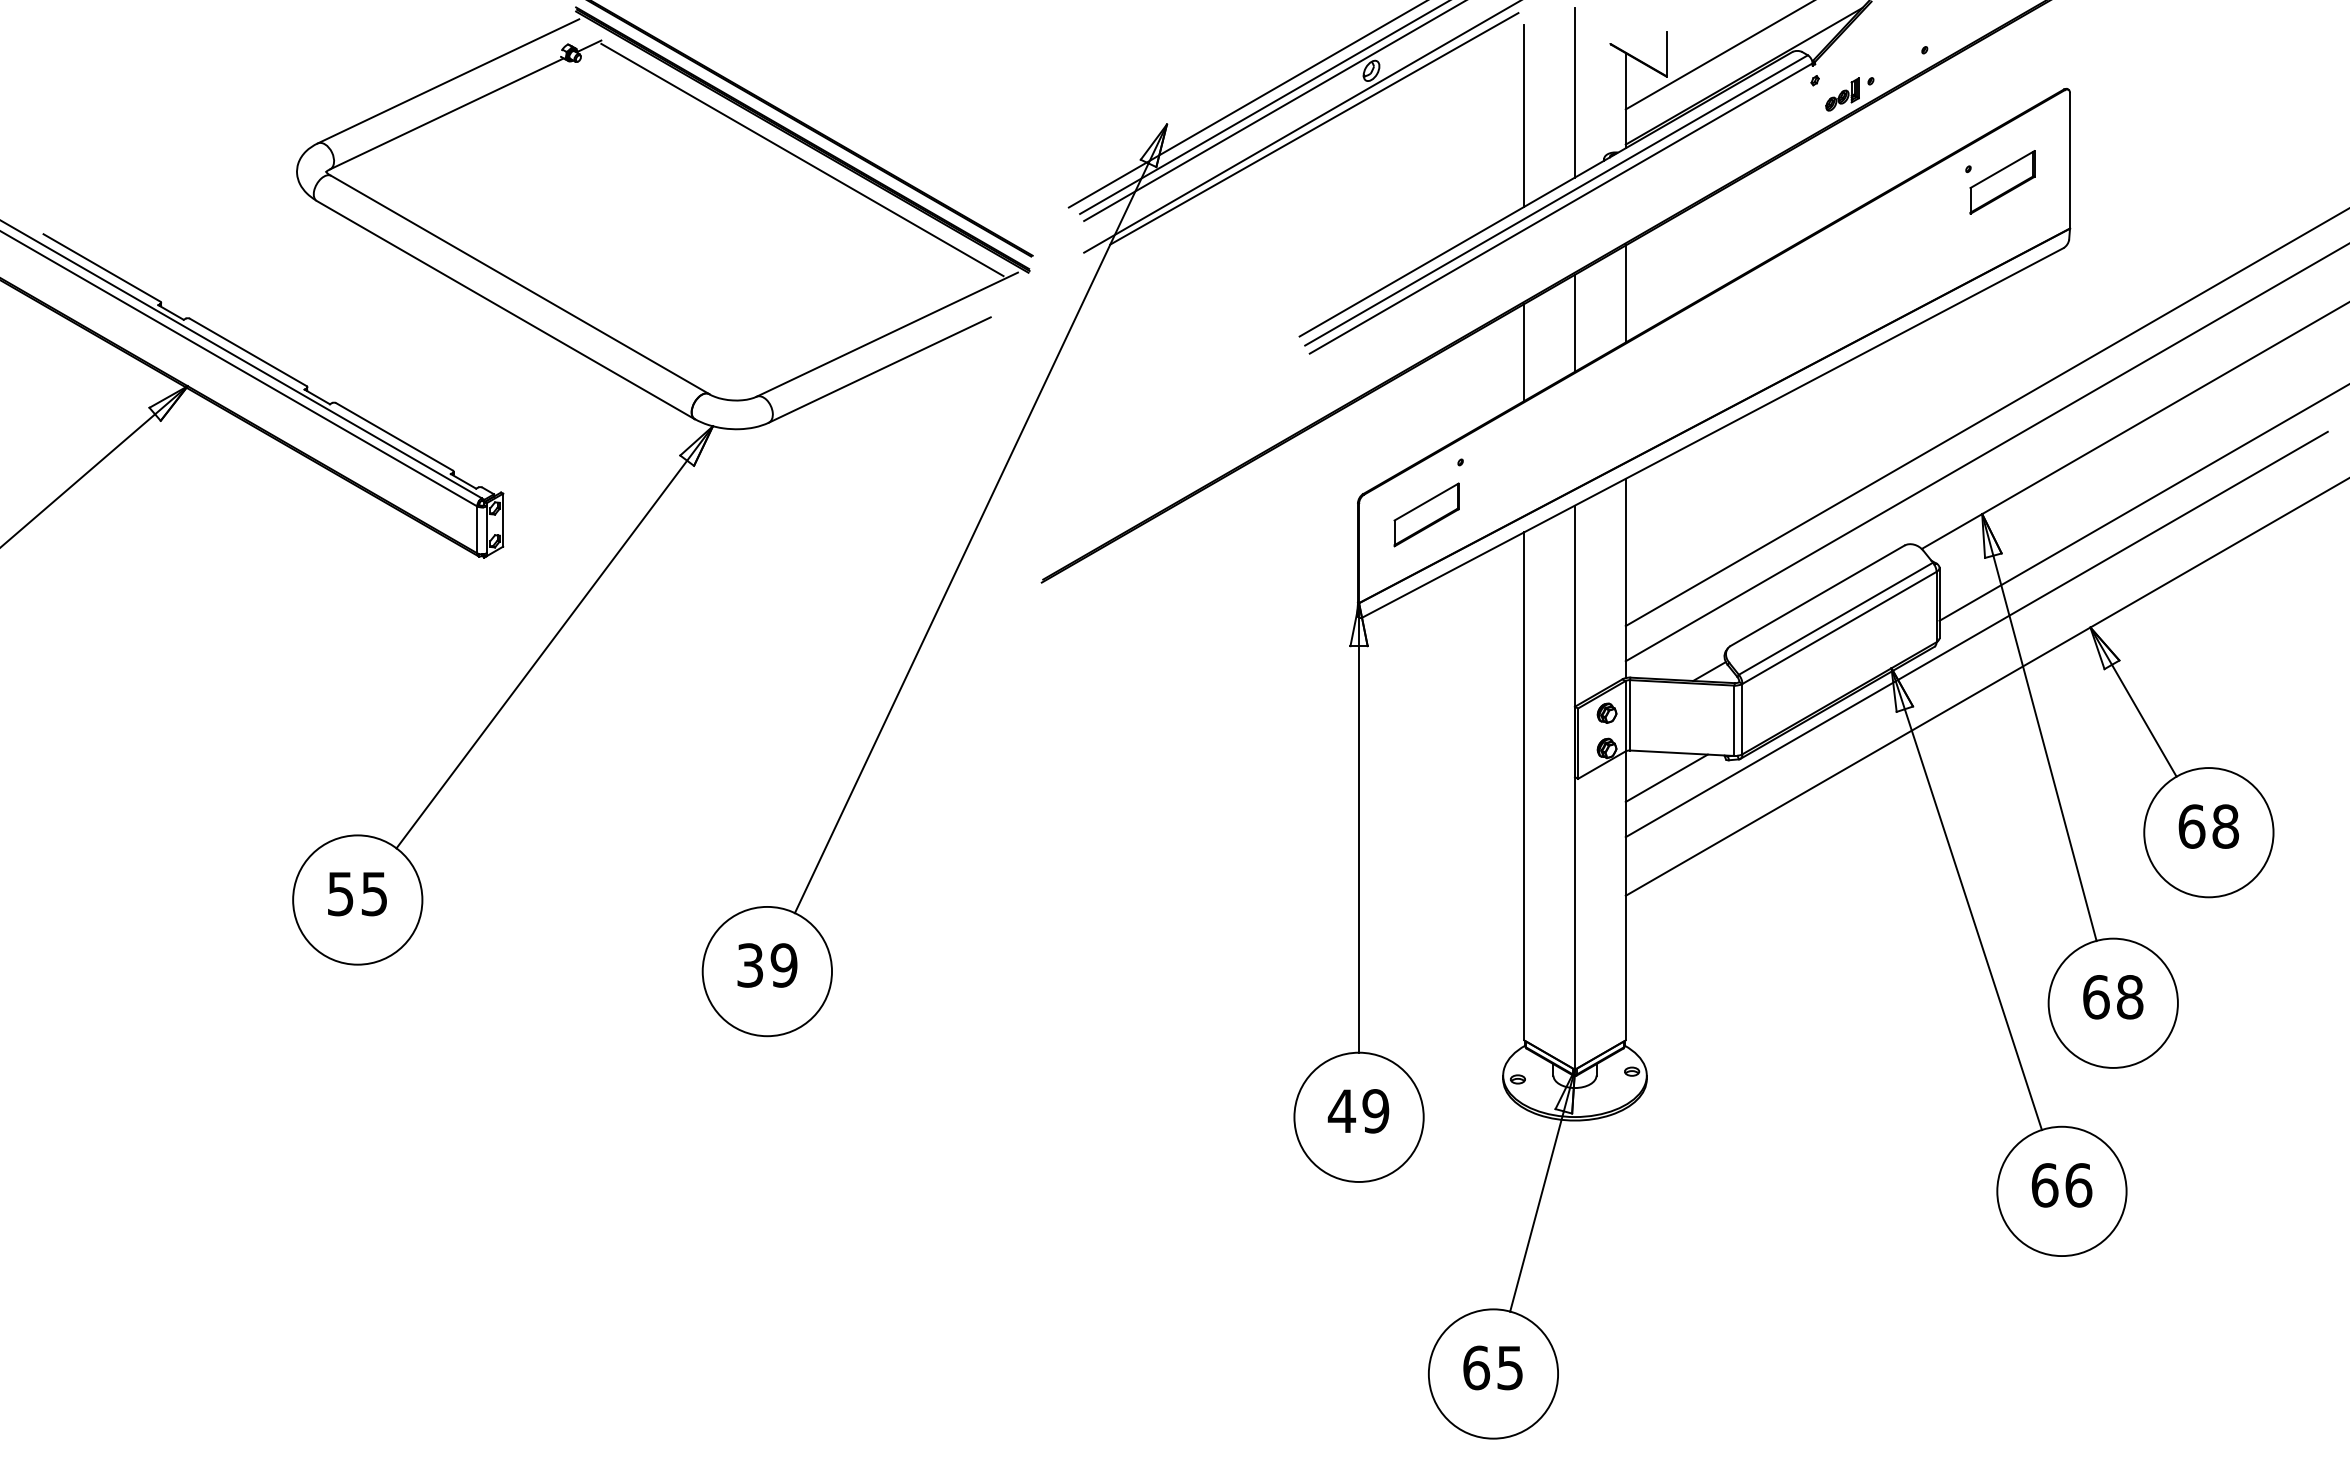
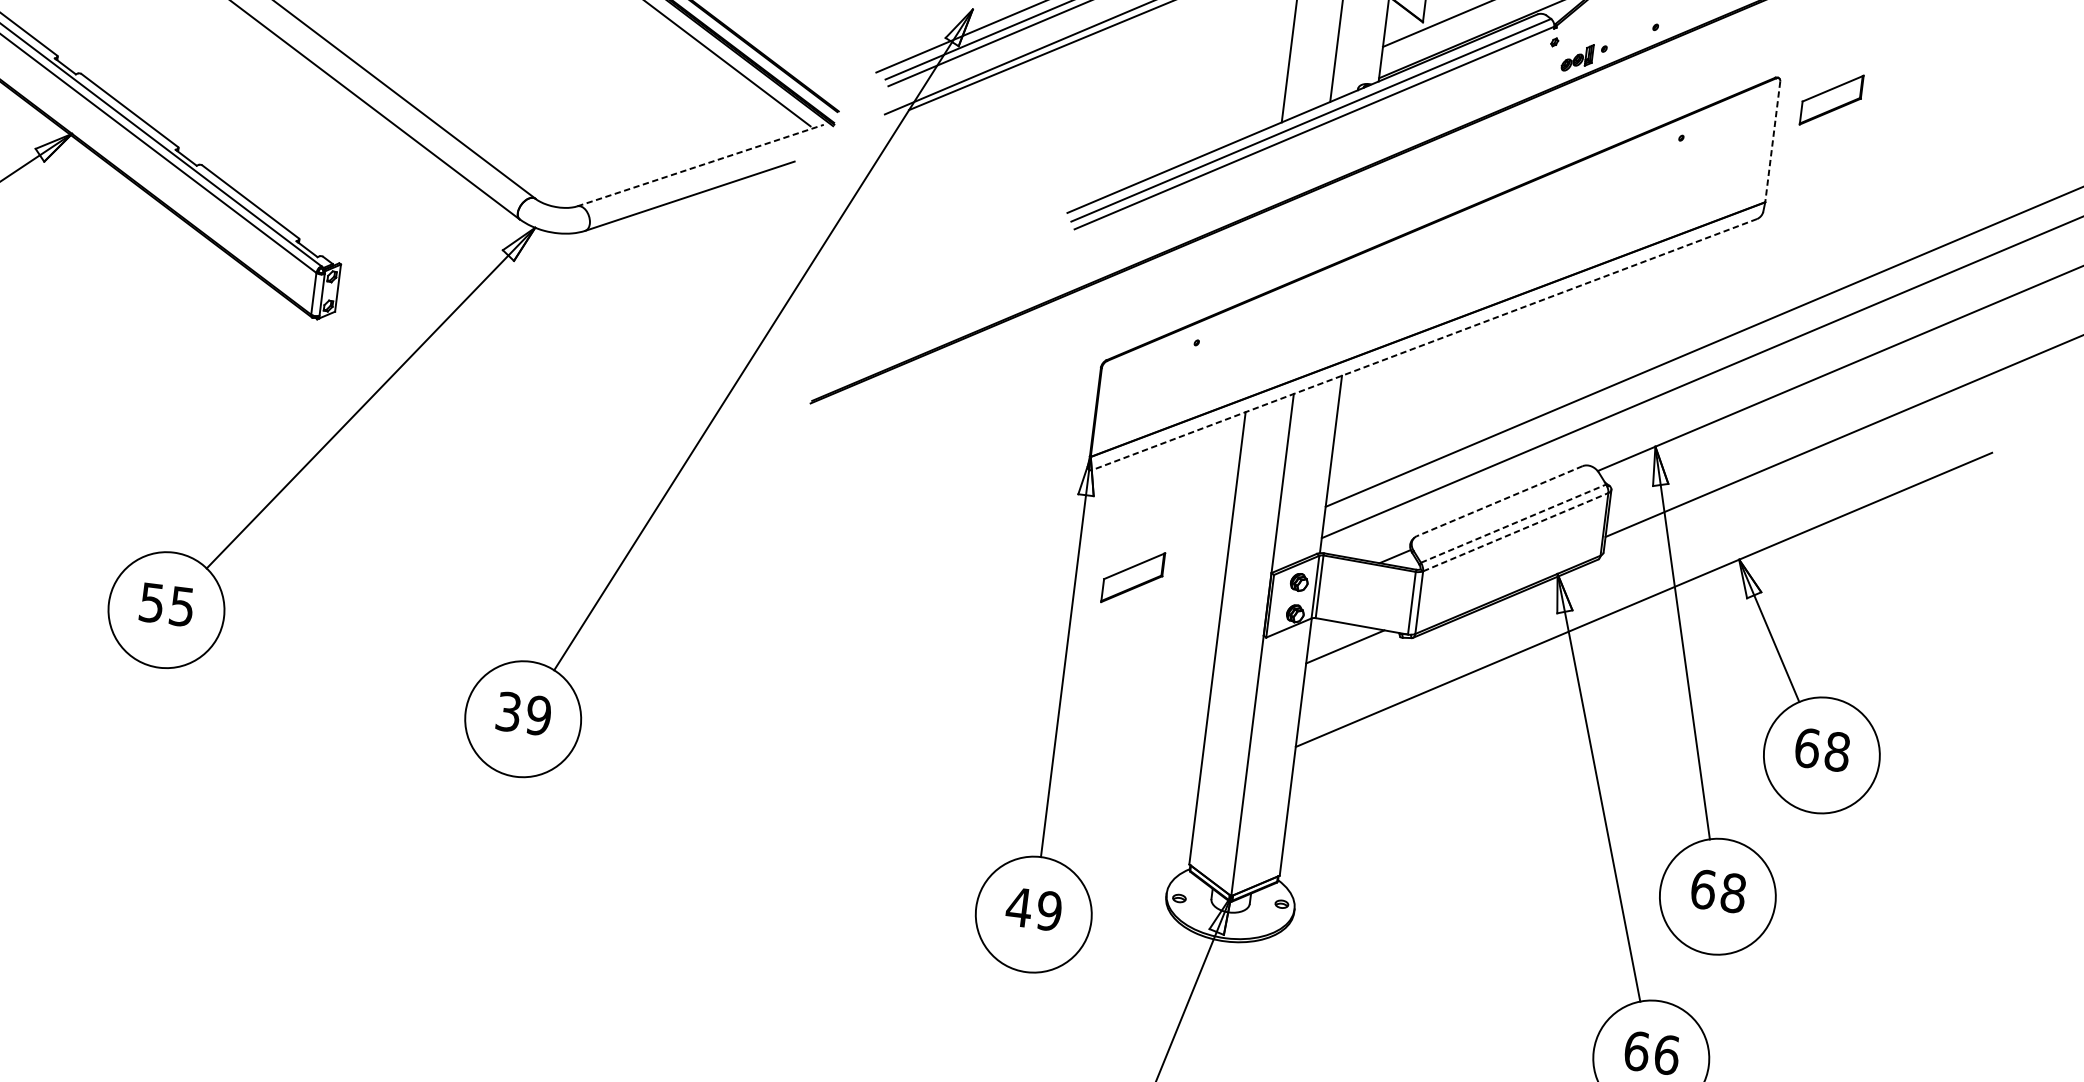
line: (2070, 160) -> (1773, 141), solid -> dashed
part: (2002, 182) -> (1831, 100), moved
line: (1625, 293) -> (1362, 210), removed
line: (1575, 322) -> (1314, 231), removed
line: (887, 334) -> (700, 165), solid -> dashed
line: (1524, 352) -> (1265, 252), removed
line: (1712, 433) -> (1424, 345), solid -> dashed
part: (1426, 514) -> (1133, 577), moved
line: (1817, 596) -> (1499, 501), solid -> dashed
line: (1836, 618) -> (1514, 523), solid -> dashed
line: (1839, 627) -> (1515, 531), solid -> dashed
line: (1976, 634) -> (1636, 553), removed

